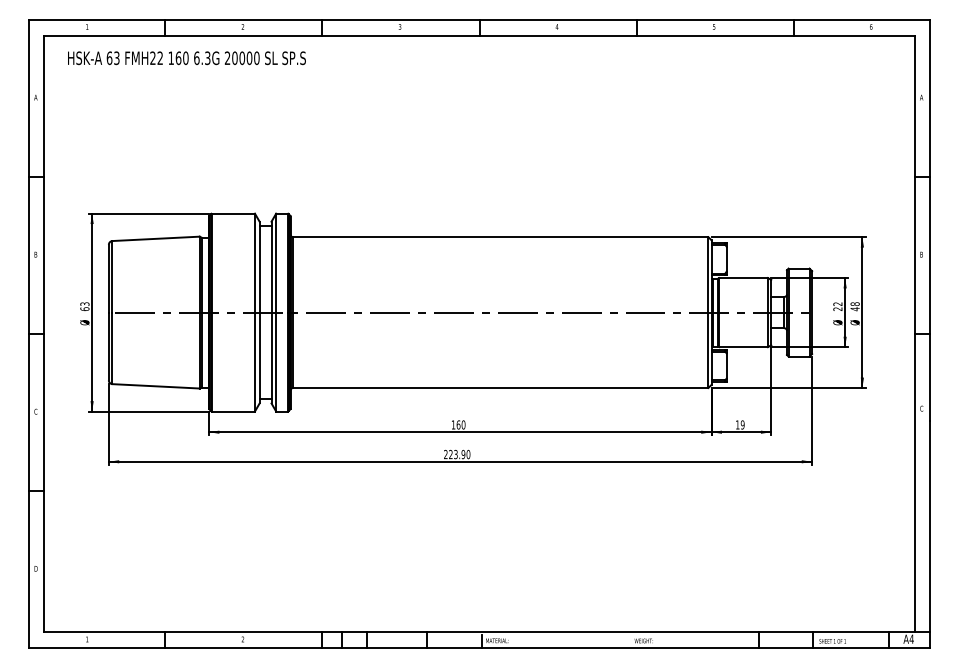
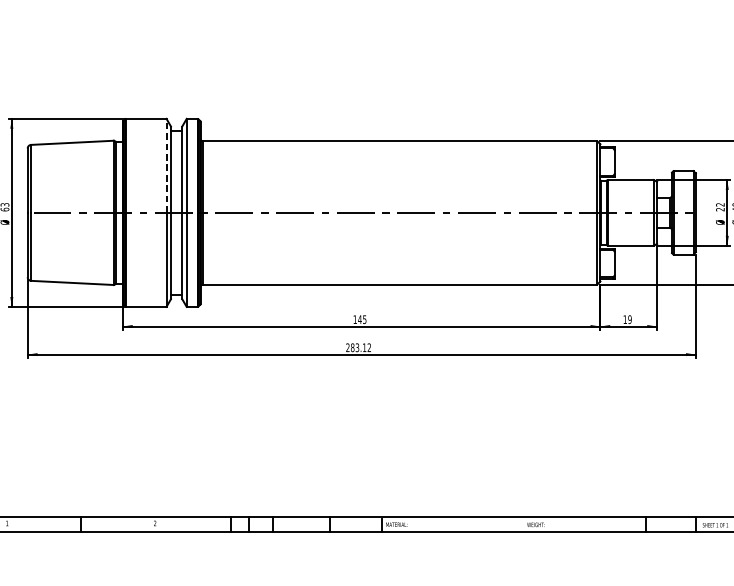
line: (254, 262) -> (166, 165), solid -> dashed
text: (460, 424) -> (361, 319), 160 -> 145
text: (459, 454) -> (360, 347), 223.90 -> 283.12

